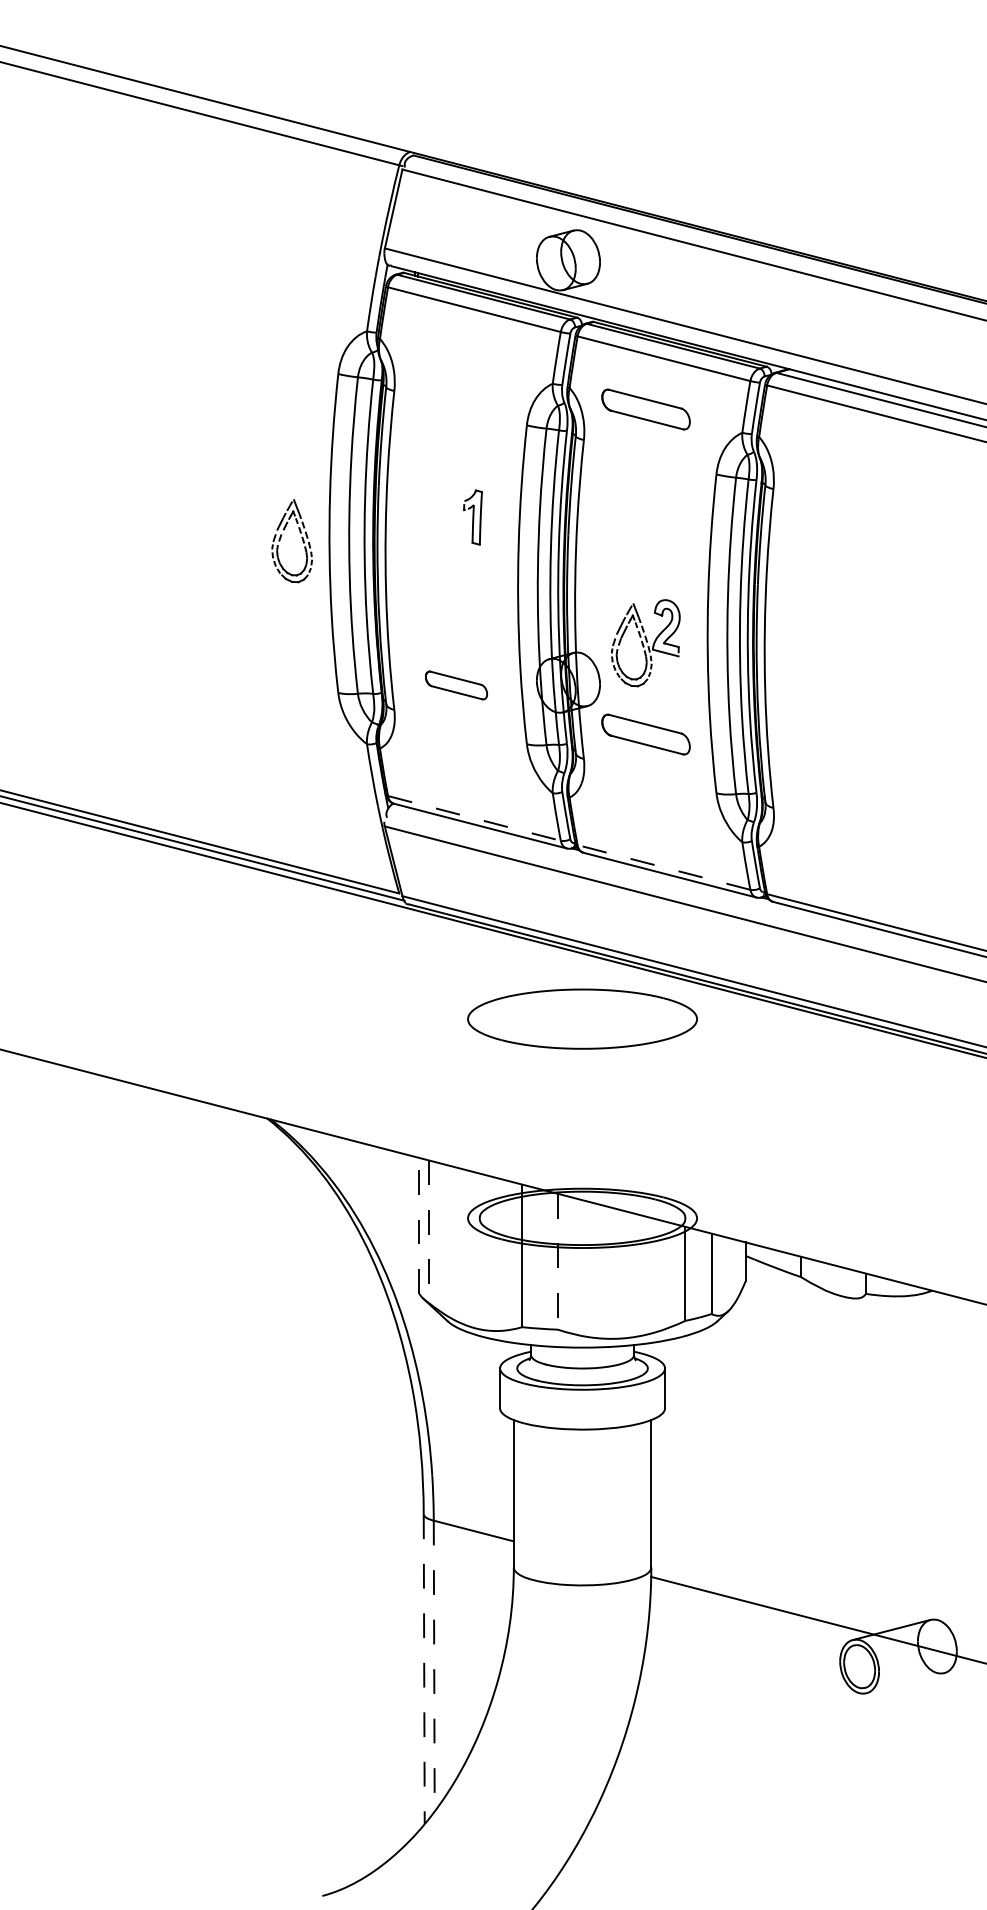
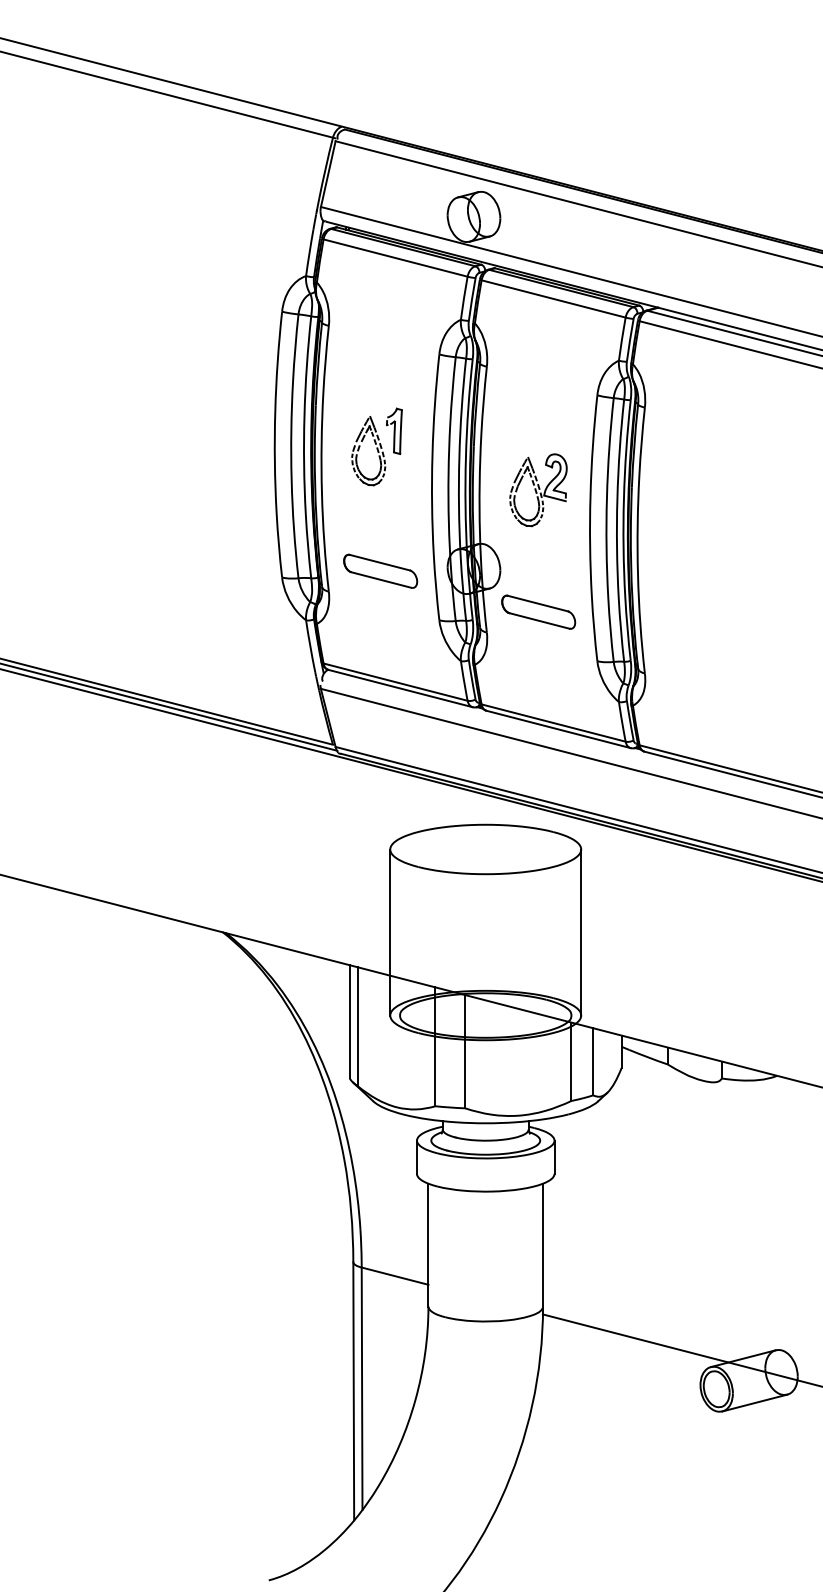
part: (645, 409) -> (538, 341), removed
part: (281, 538) -> (359, 448), moved
part: (645, 643) -> (538, 490), moved
part: (456, 685) -> (380, 571), size x1.43
line: (474, 818) -> (395, 682), dashed -> solid
line: (663, 867) -> (553, 723), dashed -> solid
line: (468, 1118) -> (390, 932), added
line: (697, 1118) -> (581, 932), added
line: (419, 1225) -> (349, 1021), dashed -> solid
line: (429, 1232) -> (358, 1027), dashed -> solid
line: (558, 1261) -> (465, 1051), dashed -> solid
line: (434, 1666) -> (362, 1389), dashed -> solid
line: (424, 1669) -> (353, 1391), dashed -> solid
line: (905, 1683) -> (754, 1403), added

